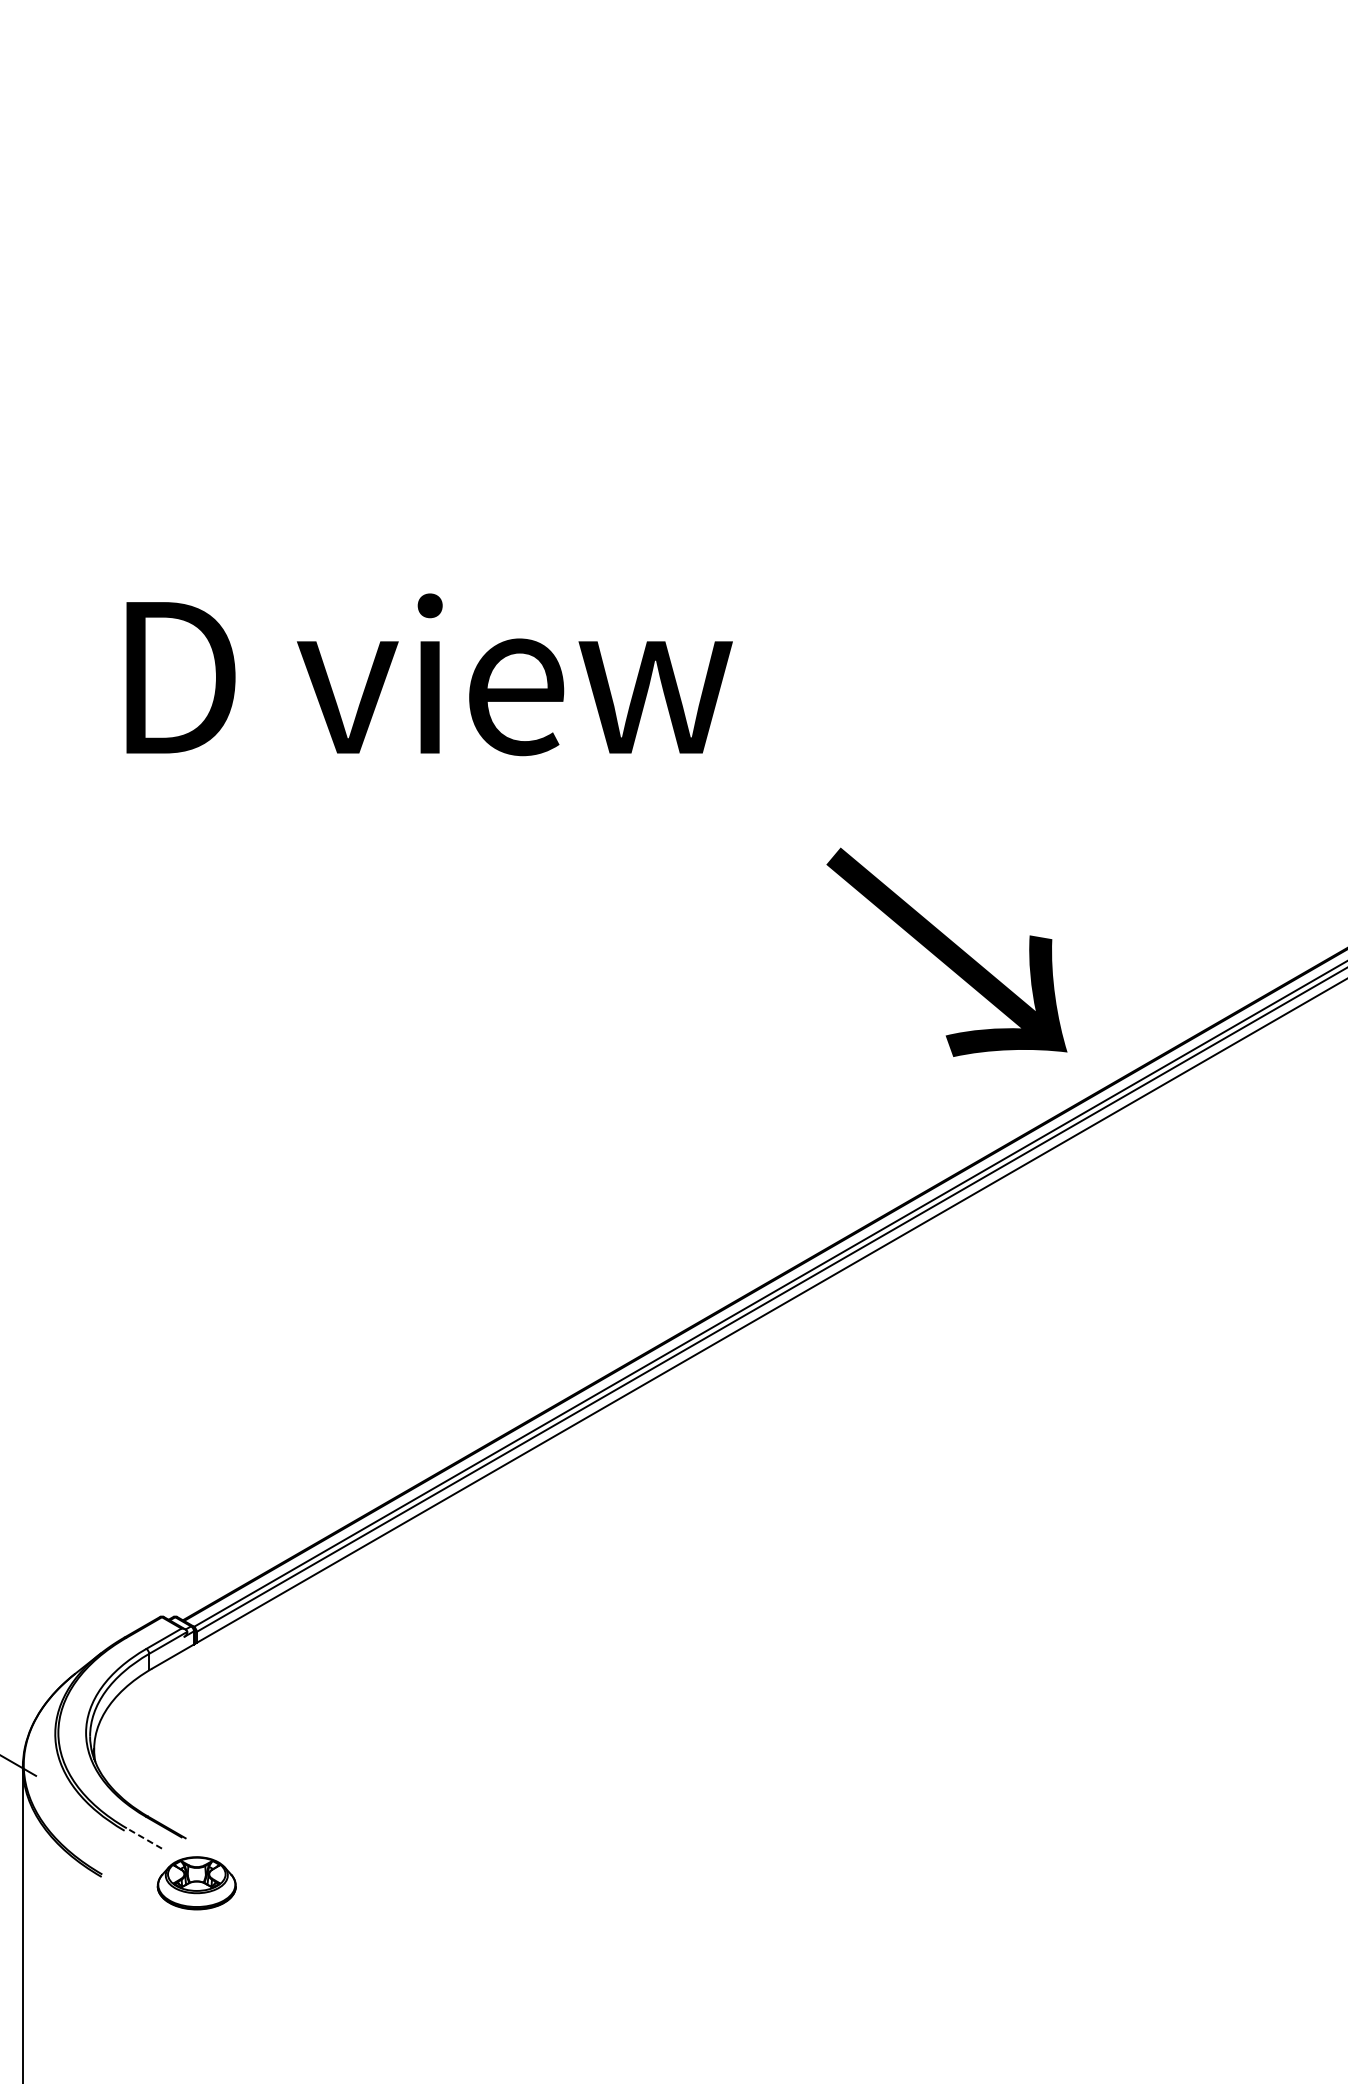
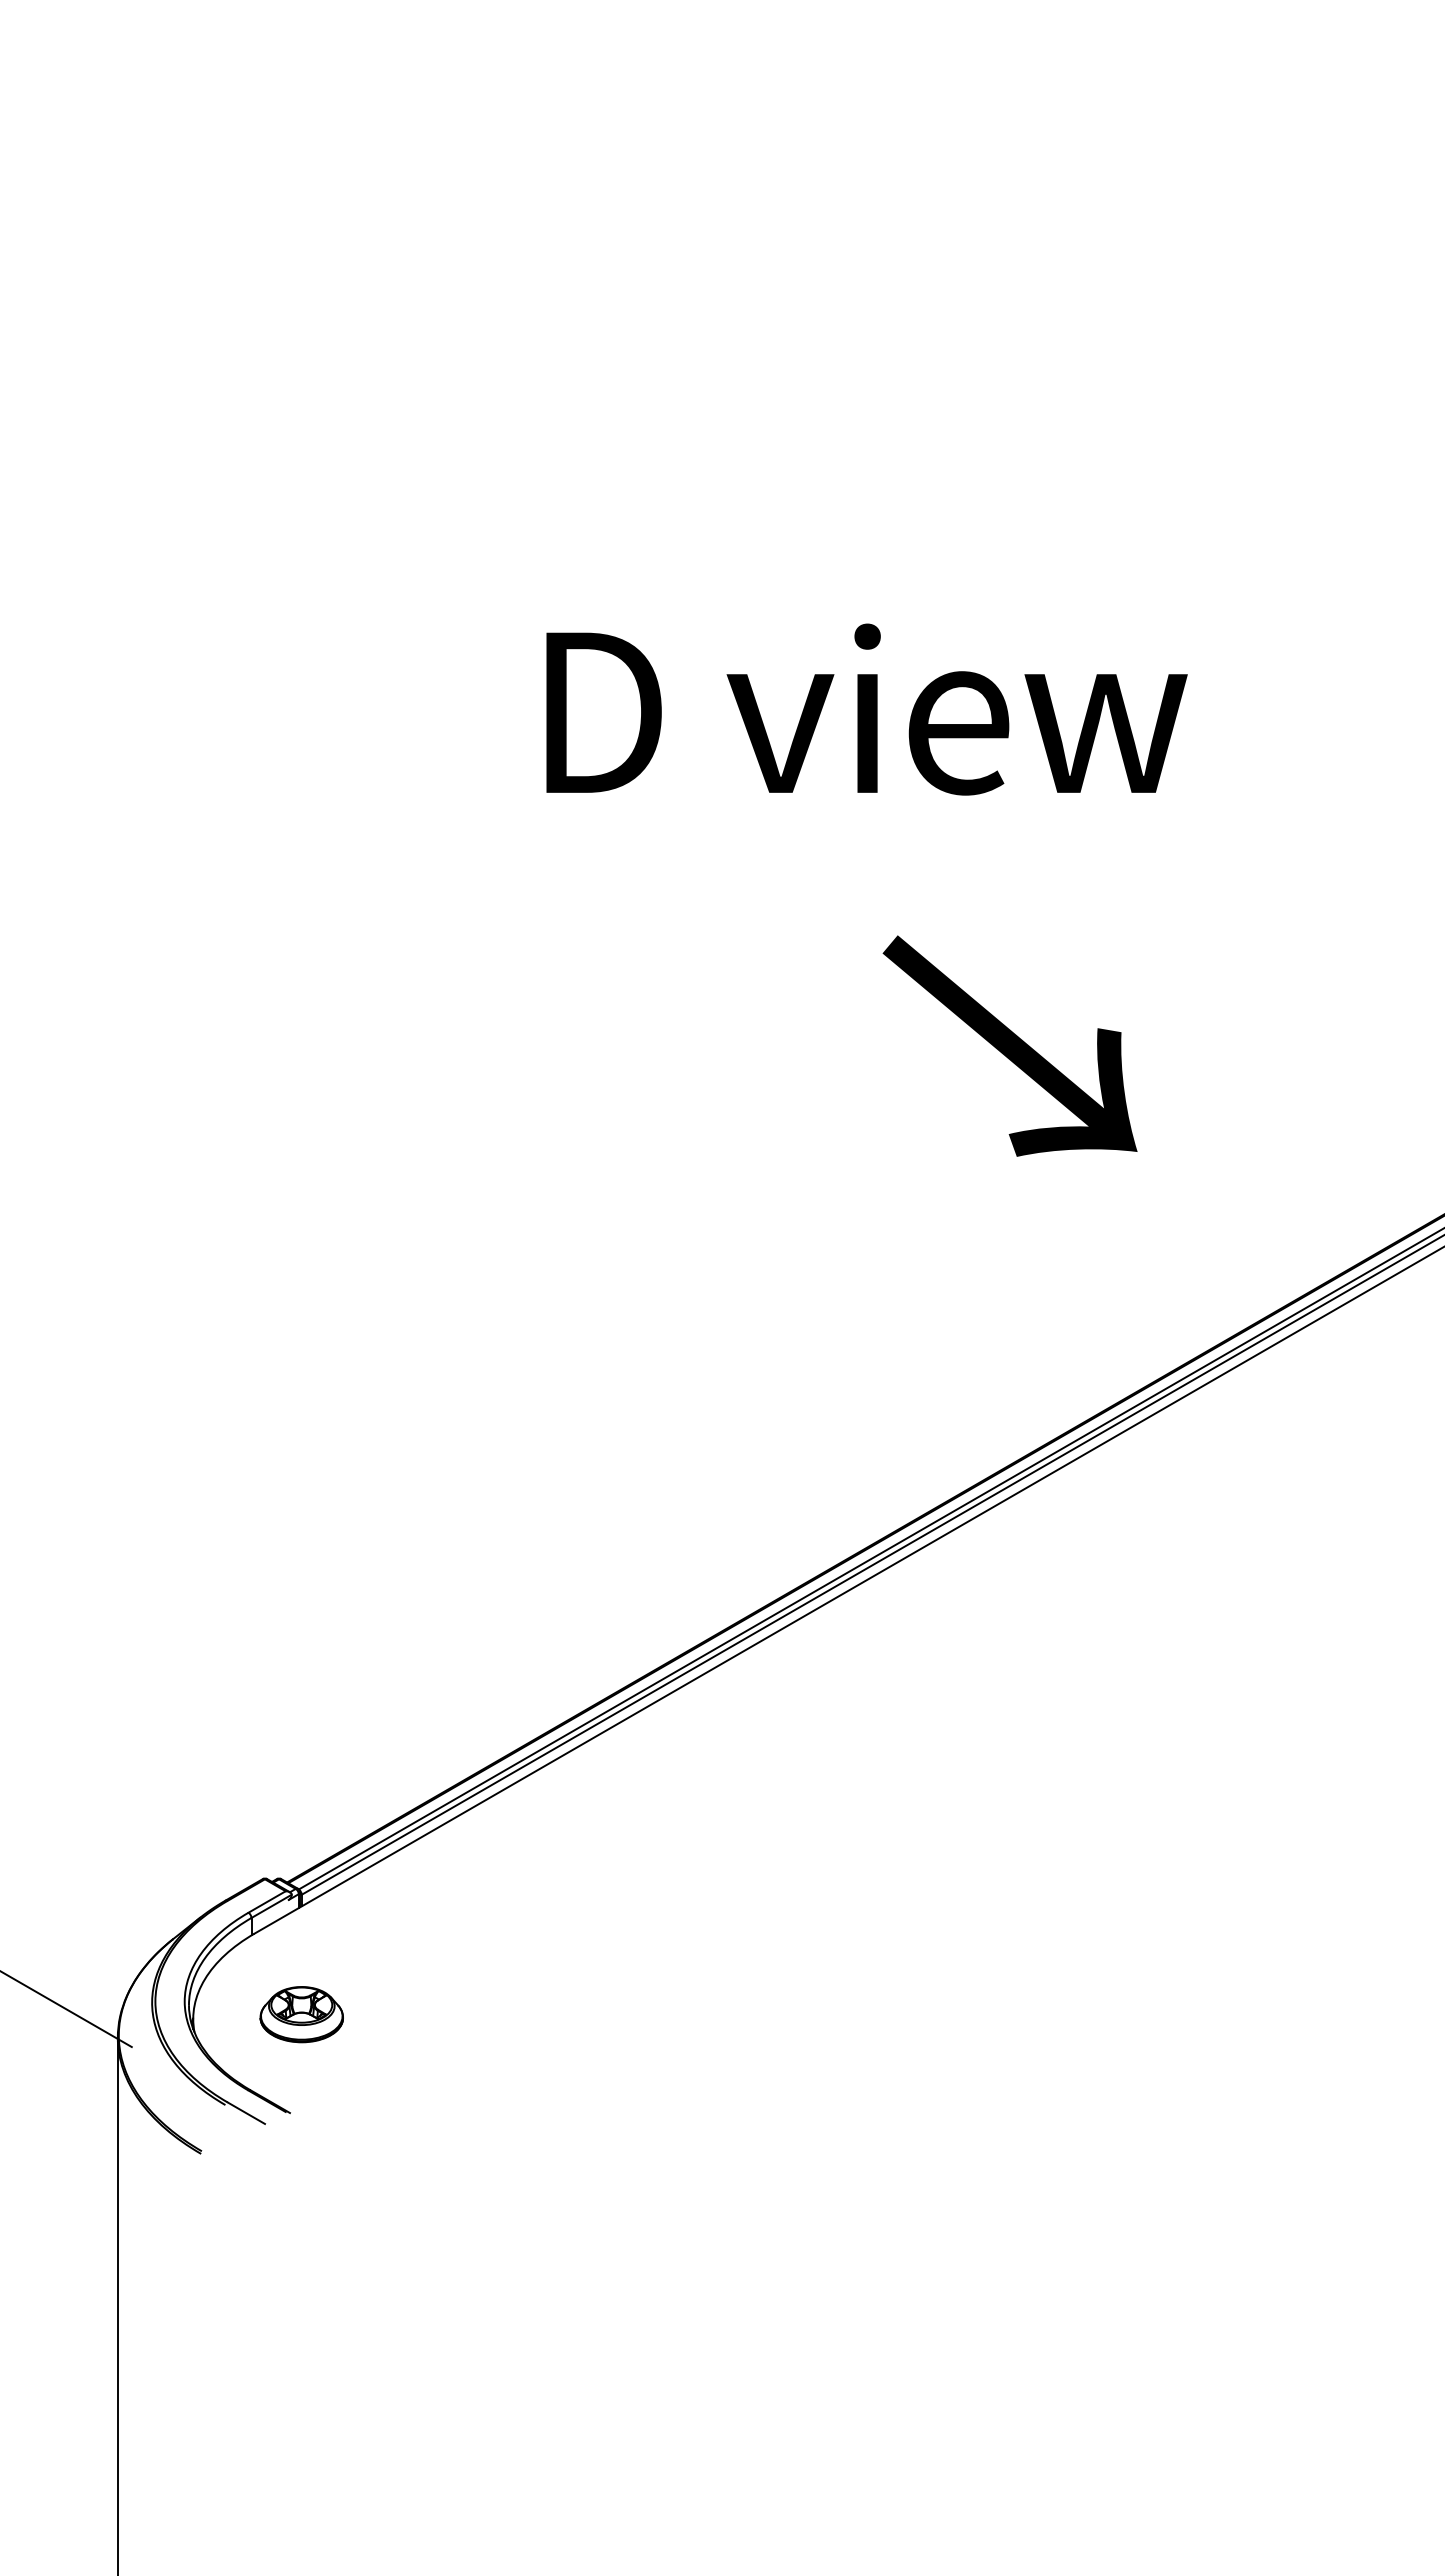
text: (429, 674) -> (866, 709), moved
text: (946, 951) -> (1009, 1045), moved
line: (143, 1837) -> (245, 2112), dashed -> solid
part: (196, 1883) -> (301, 2014), moved

